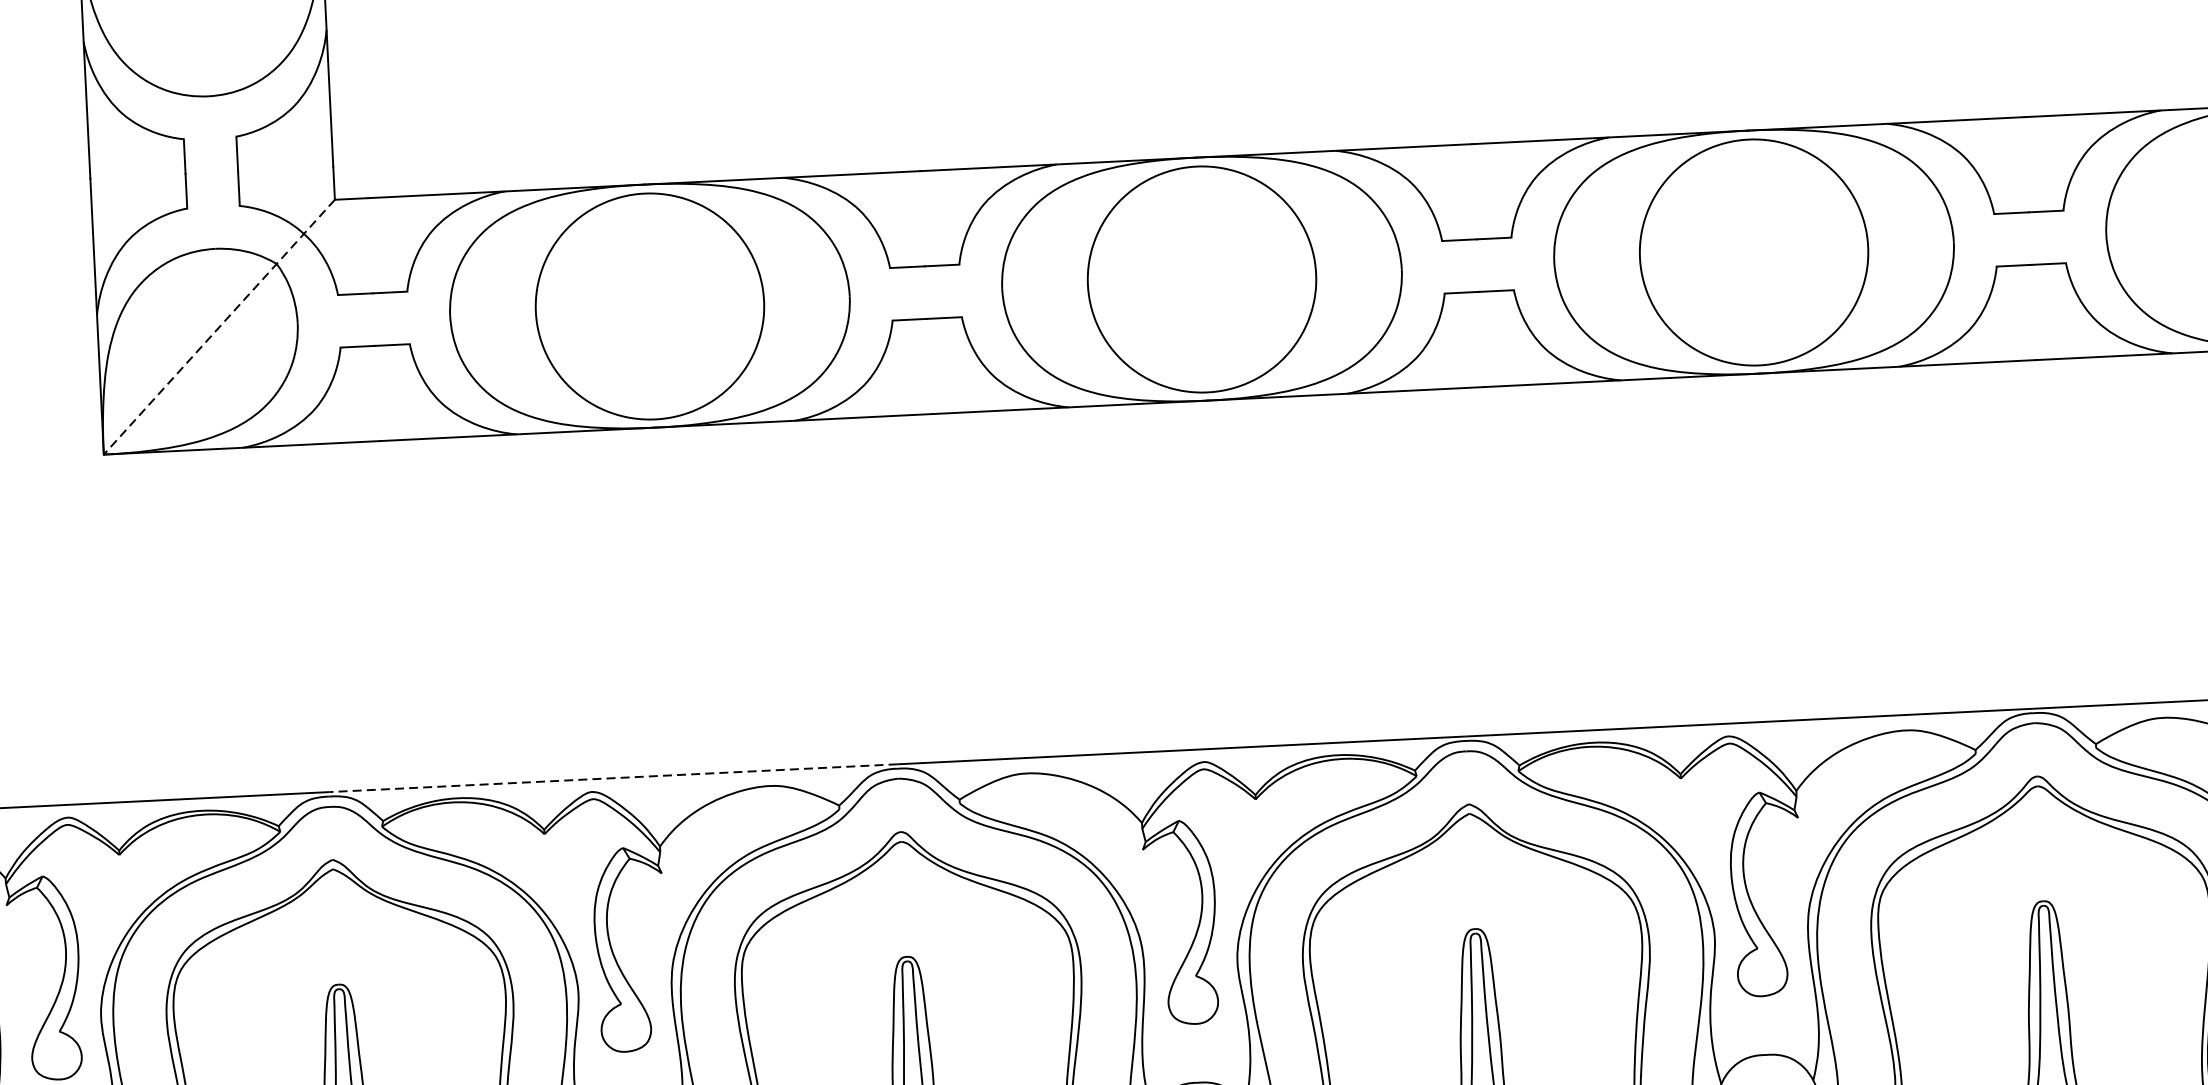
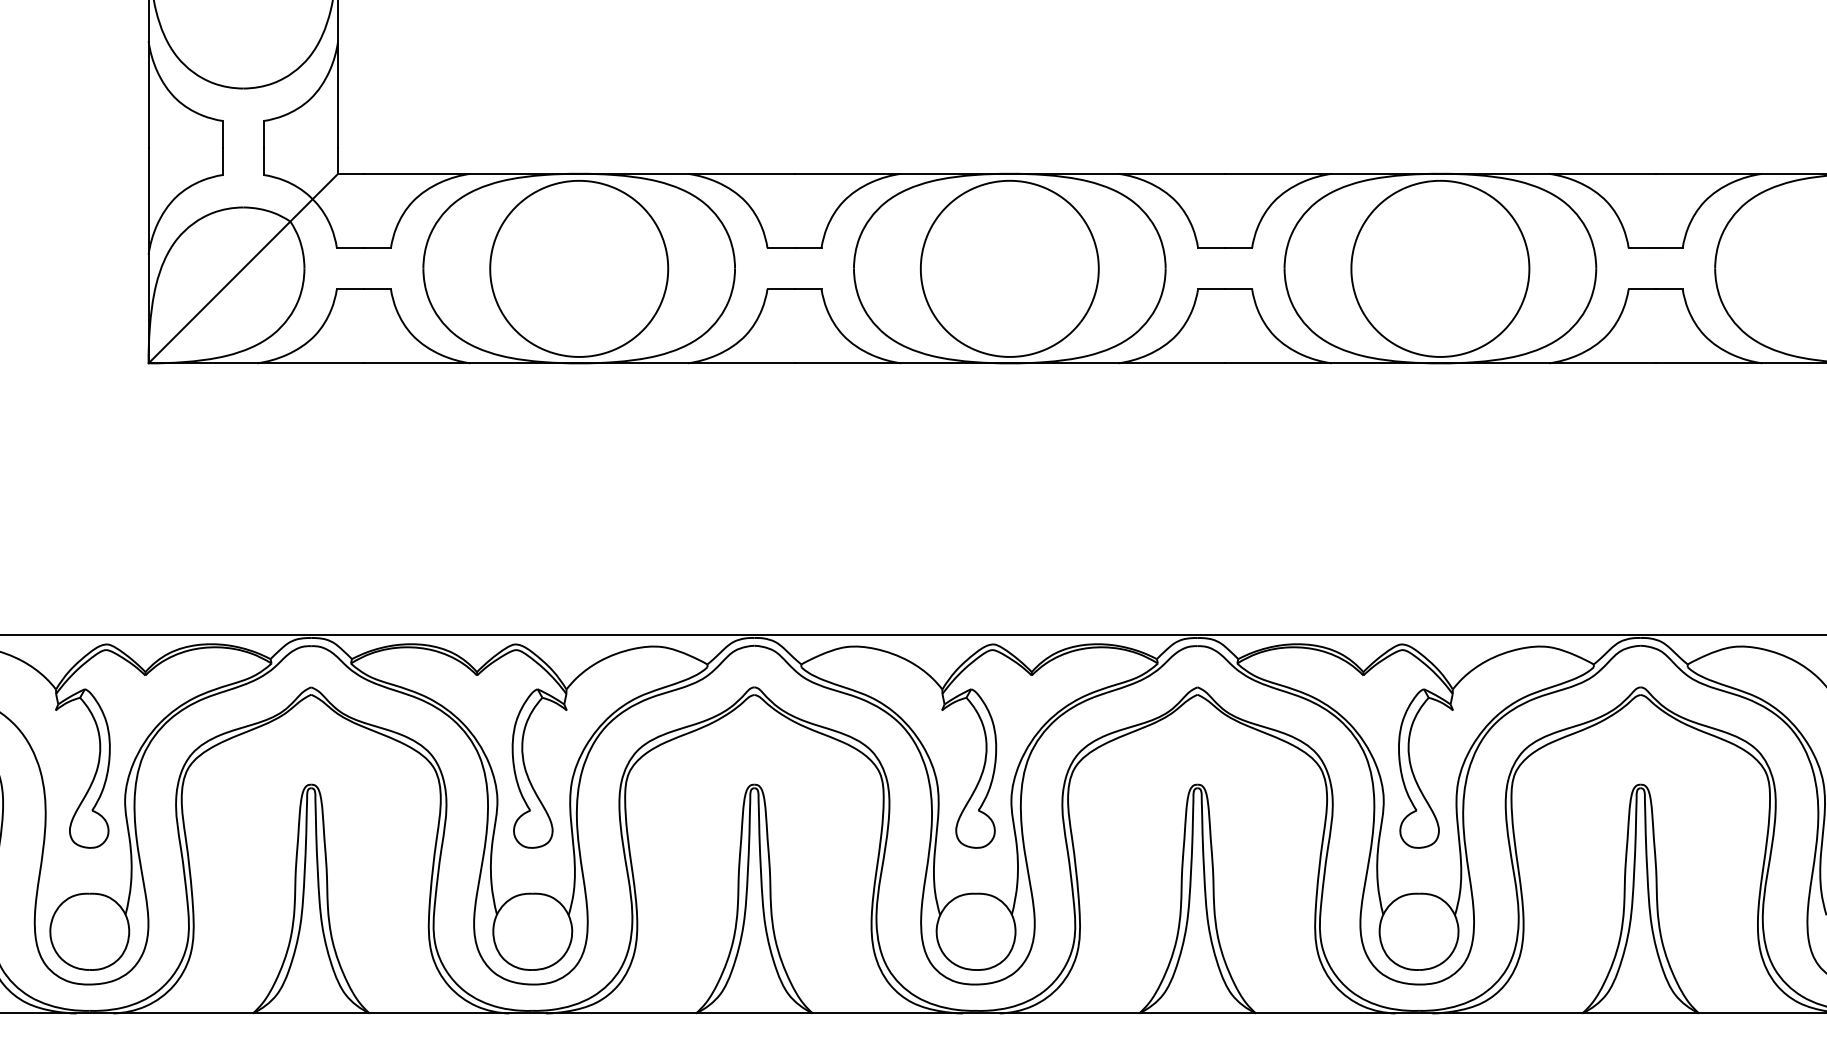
line: (219, 327) -> (243, 268), dashed -> solid
line: (613, 778) -> (532, 634), dashed -> solid

